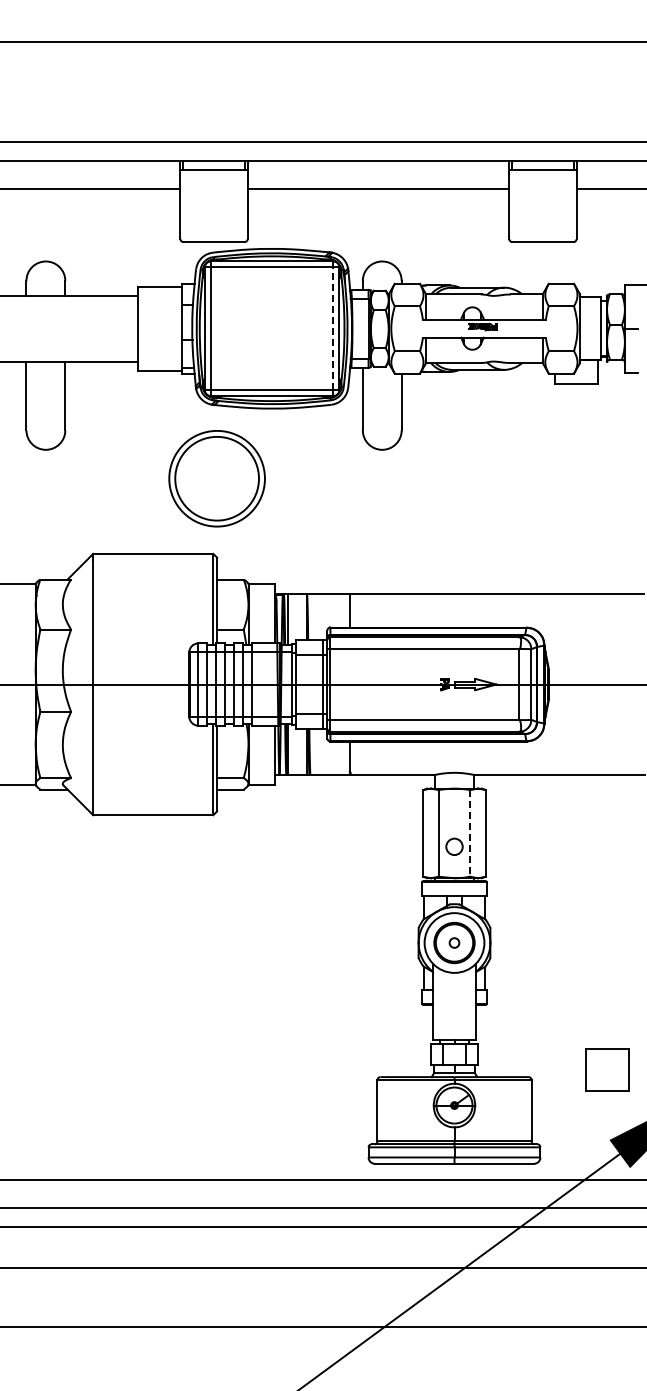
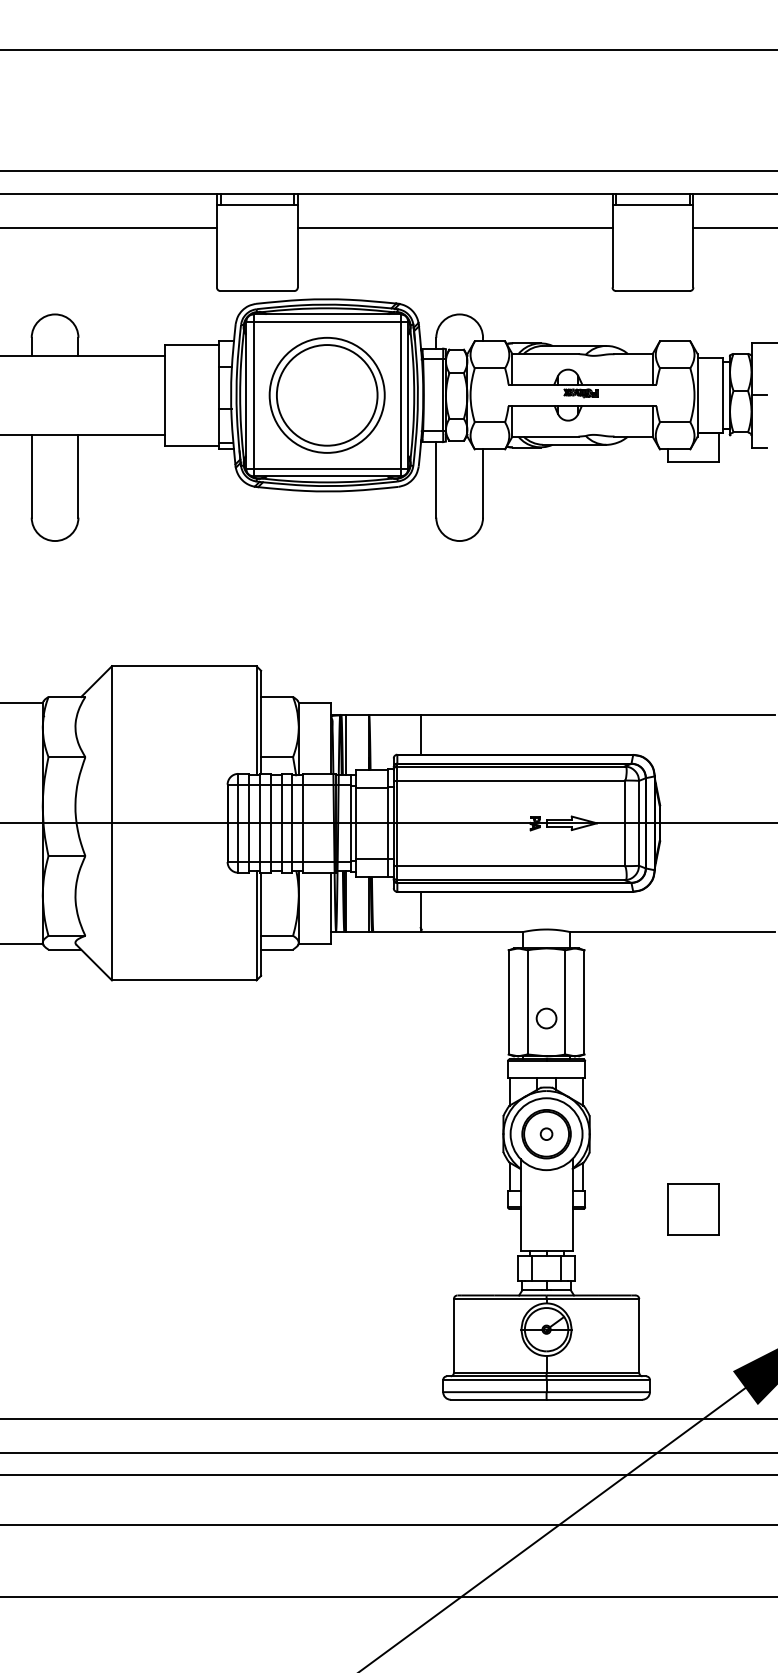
line: (333, 328) -> (401, 395), dashed -> solid
part: (216, 478) -> (326, 395), moved
line: (470, 833) -> (565, 1002), dashed -> solid
part: (607, 1069) -> (693, 1209), moved

